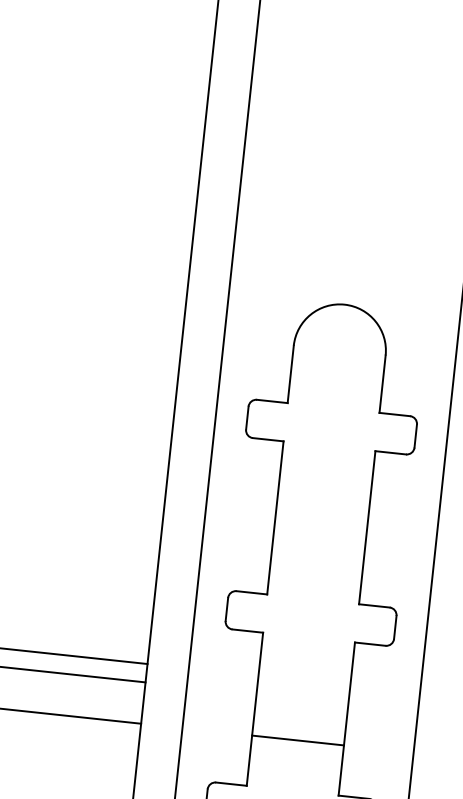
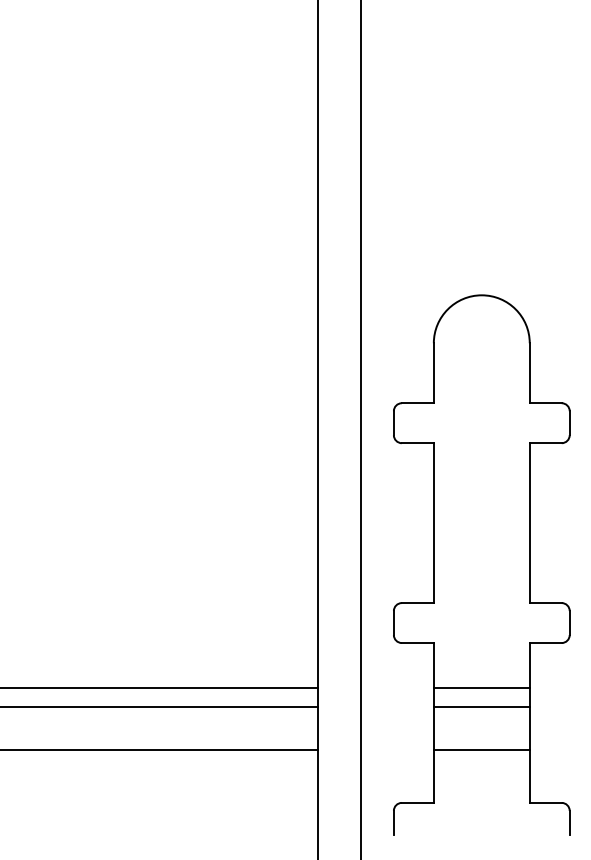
line: (304, 681) -> (481, 688), added
line: (302, 699) -> (481, 707), added

